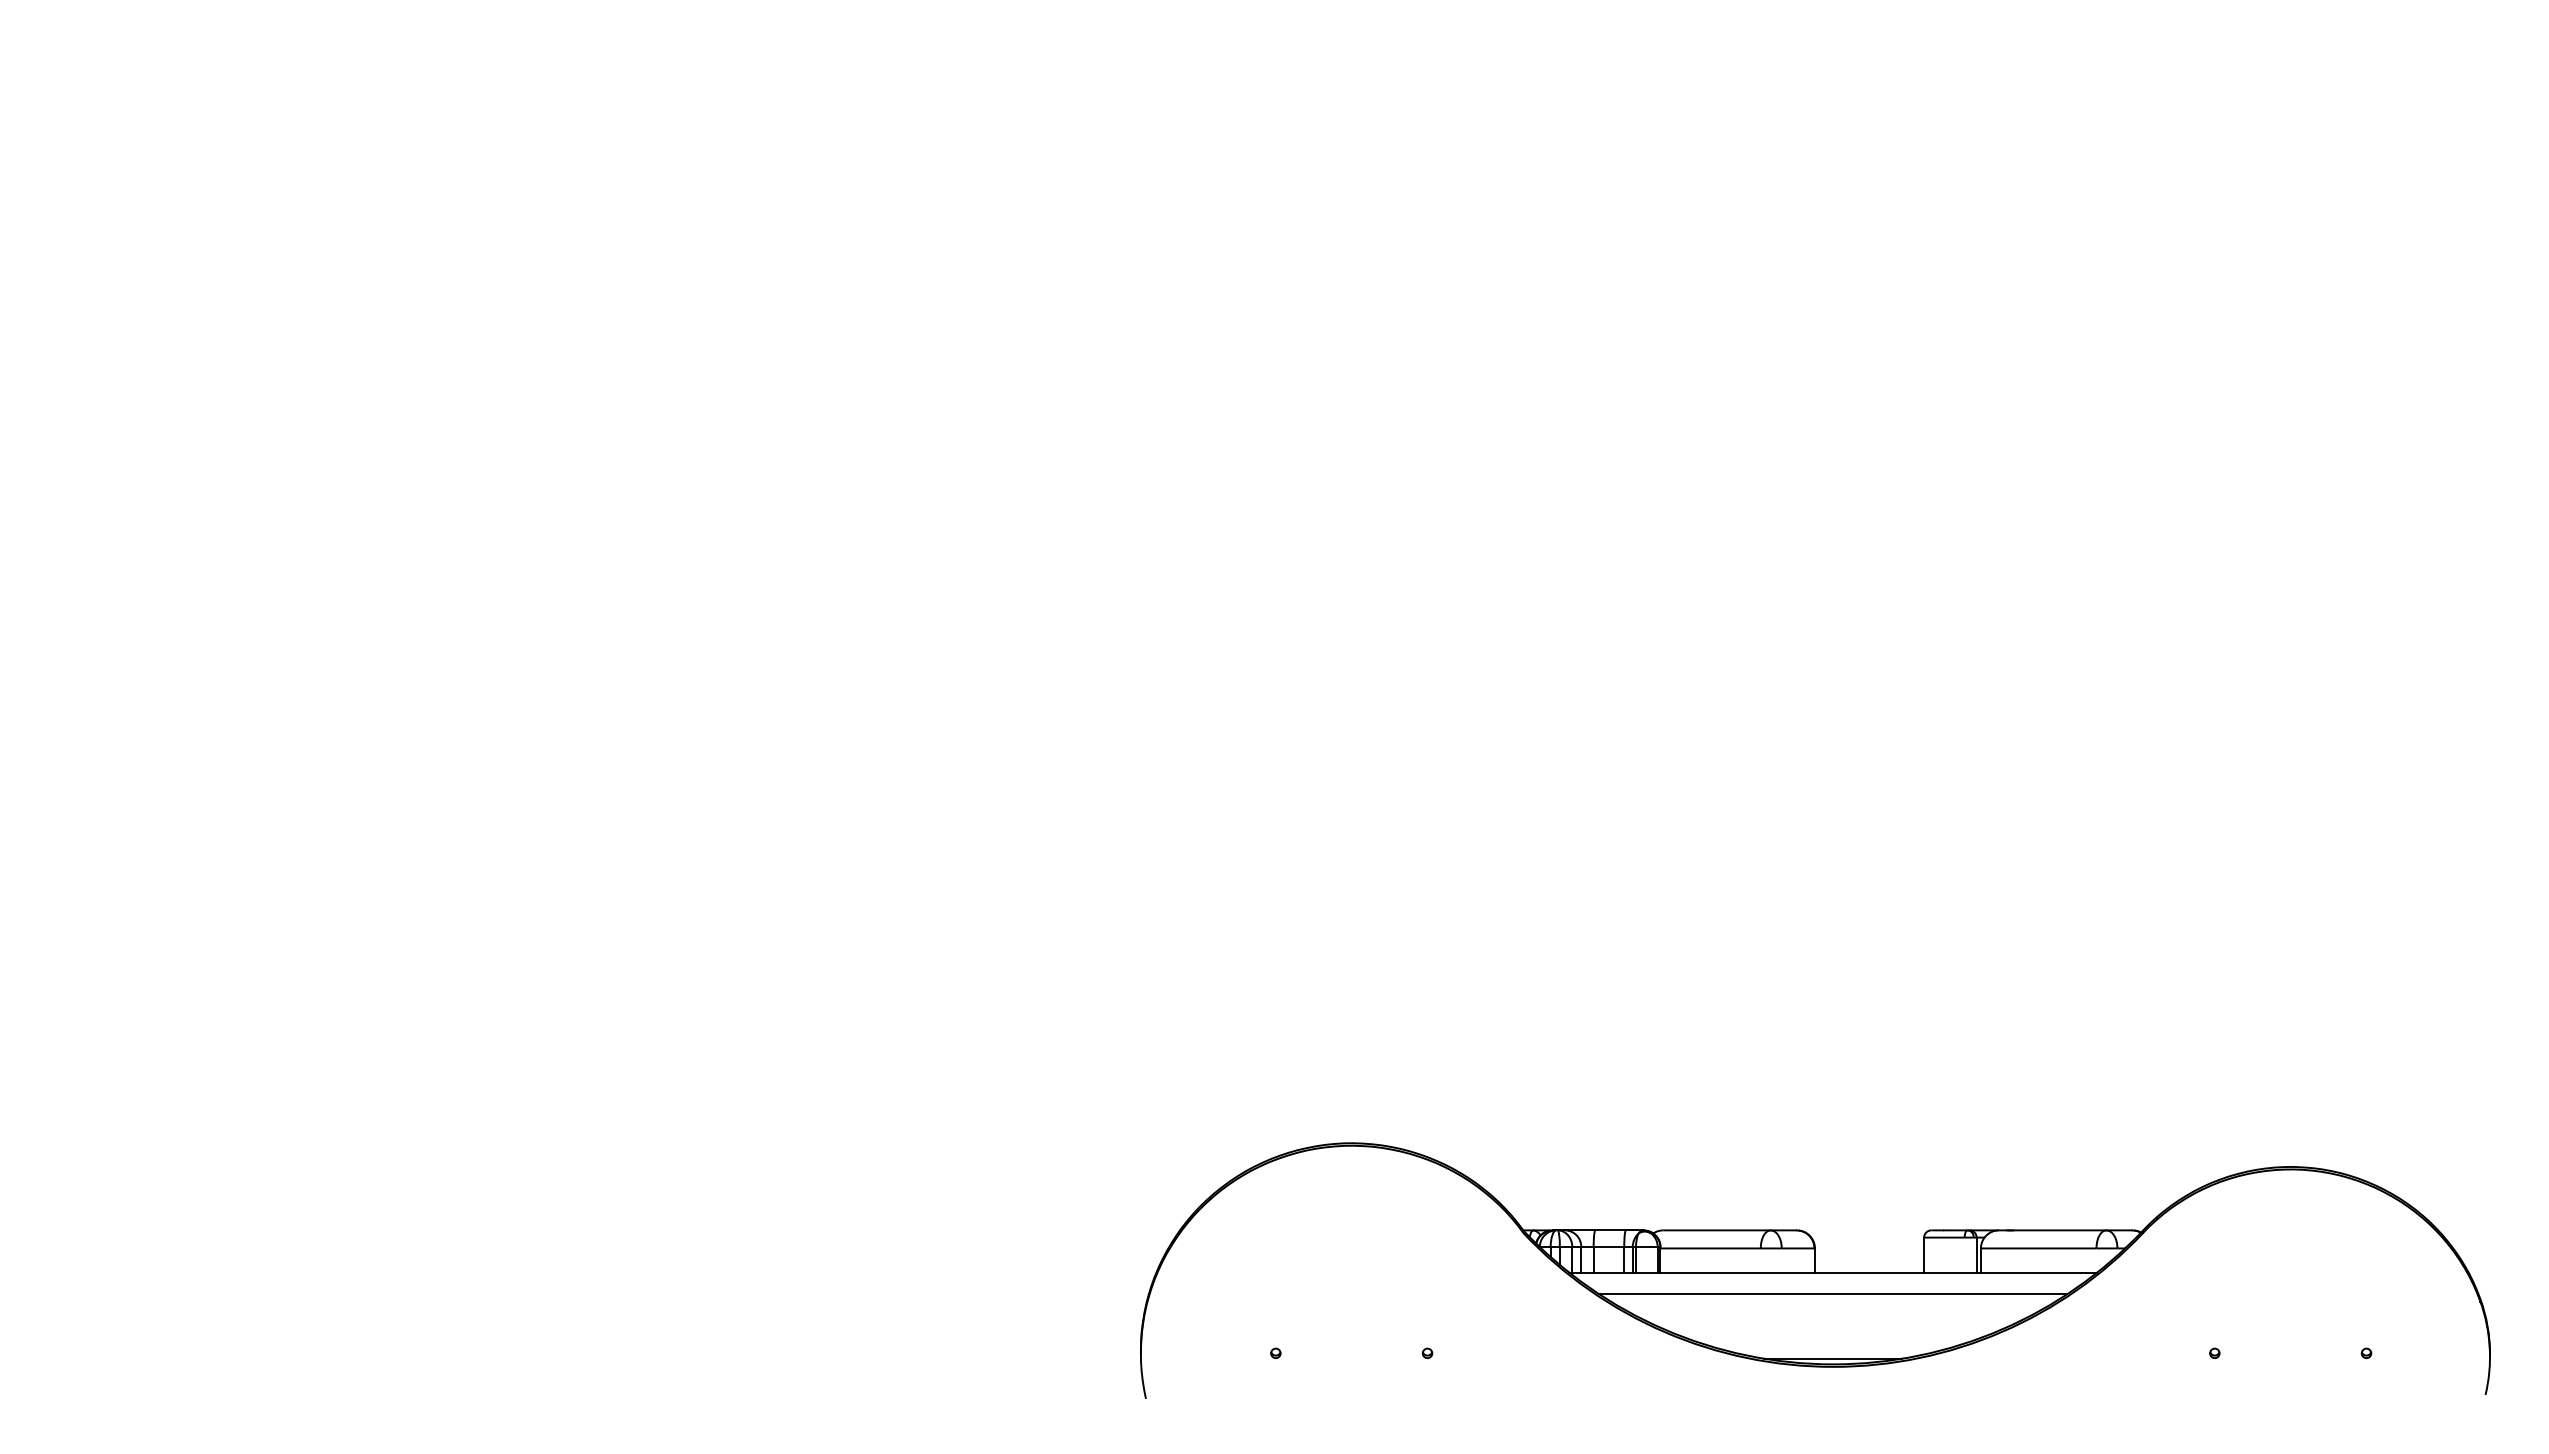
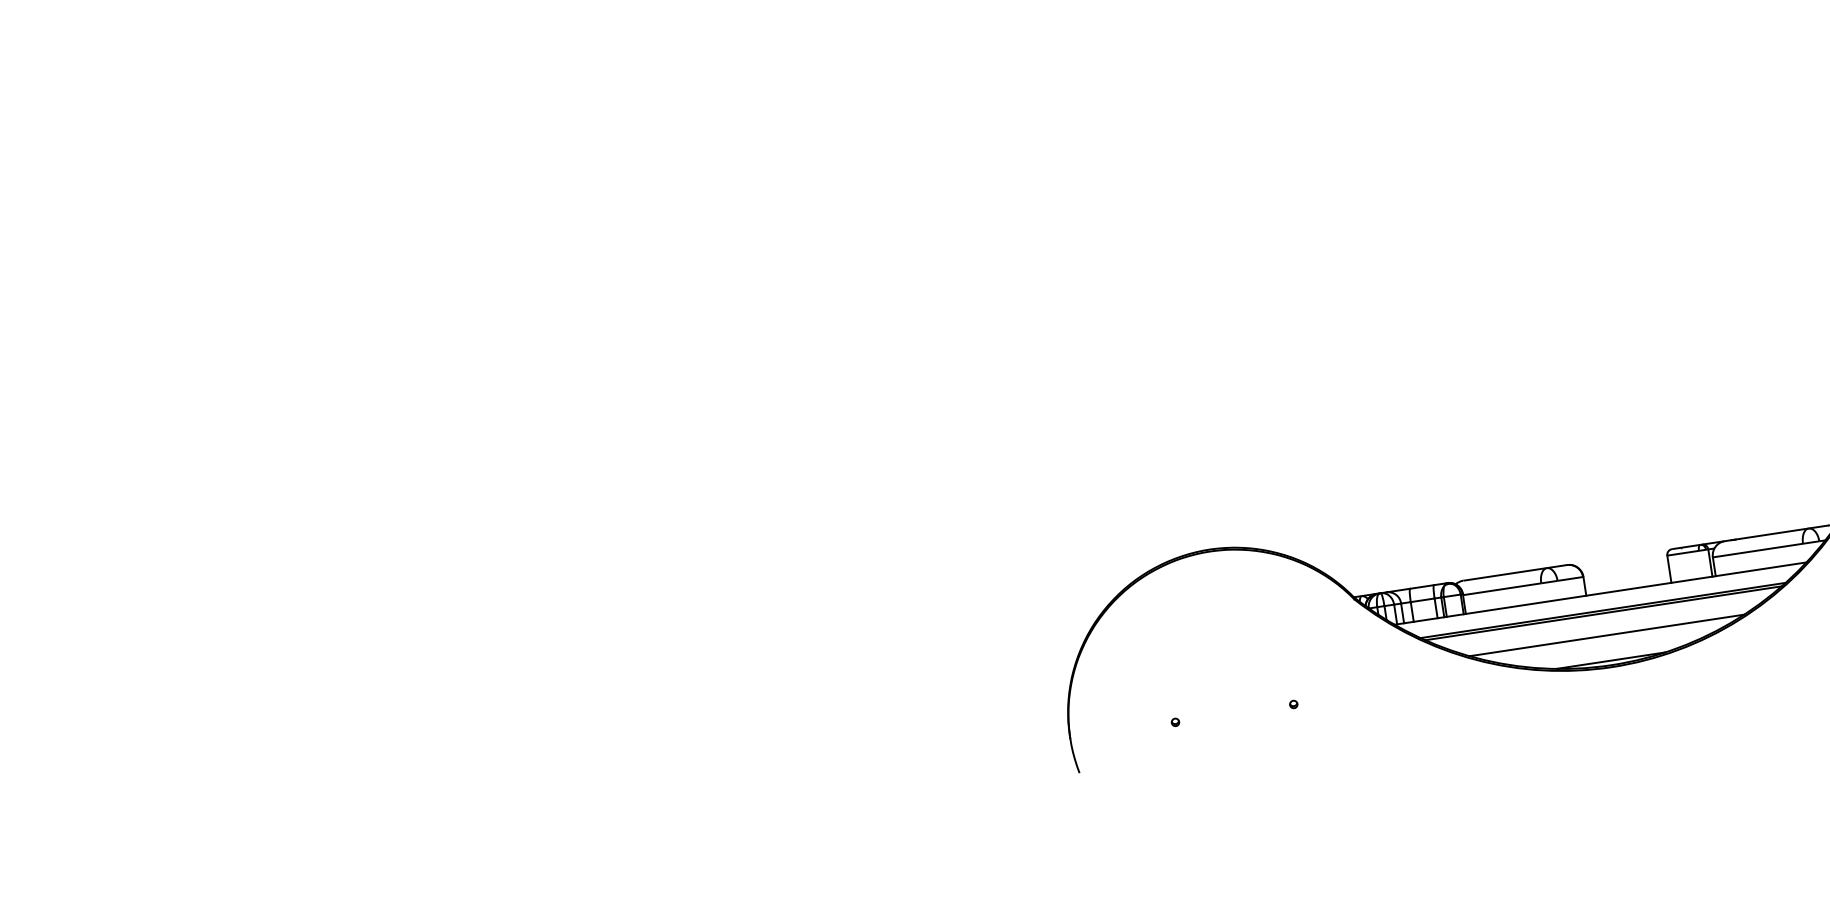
line: (1832, 1297) -> (1602, 613), added
line: (1833, 1326) -> (1607, 635), added

